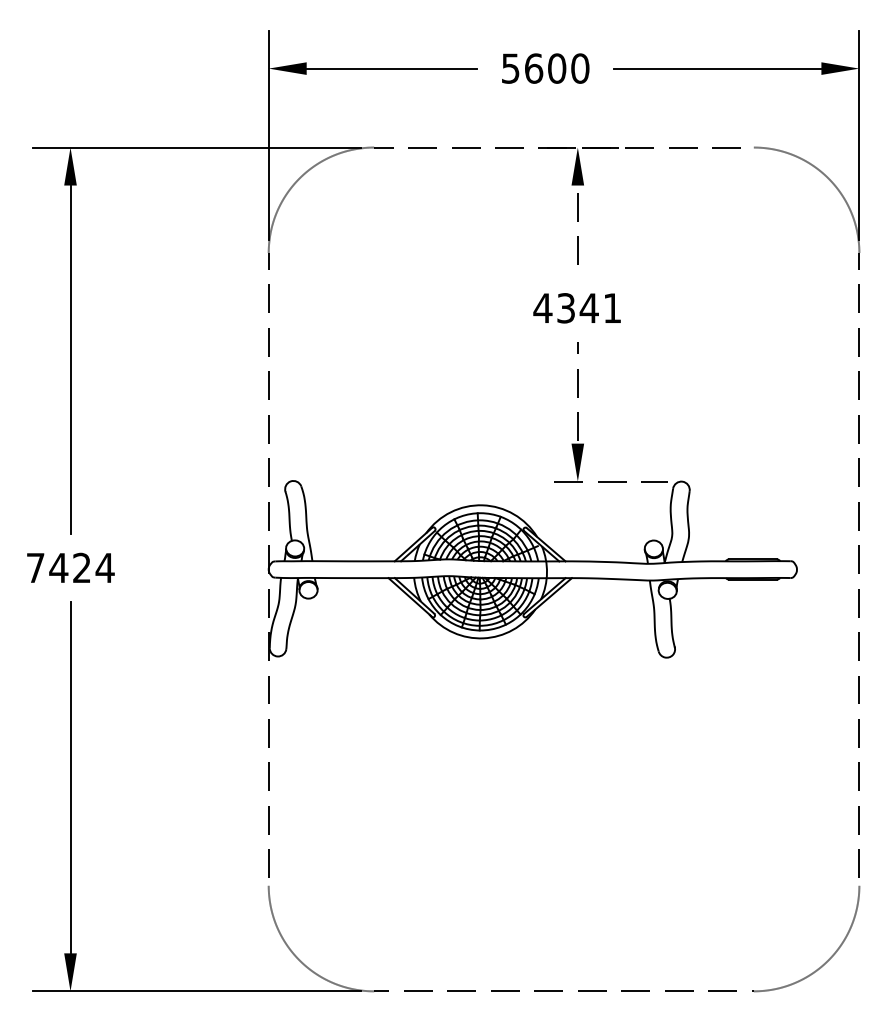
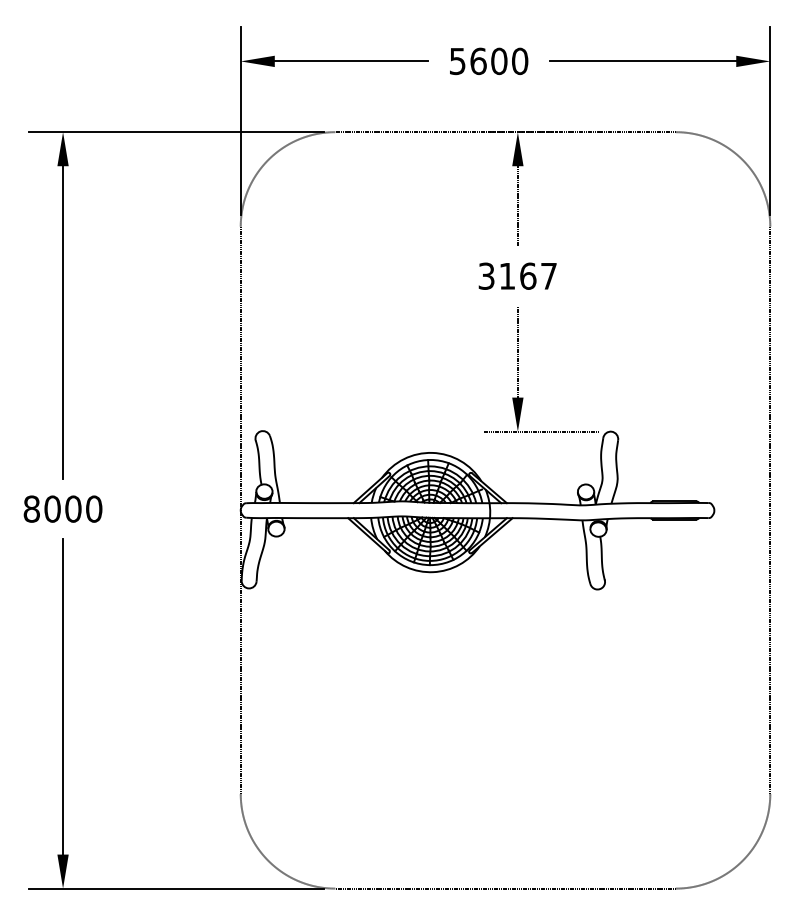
text: (577, 308) -> (517, 276), 4341 -> 3167
text: (70, 567) -> (63, 508), 7424 -> 8000

